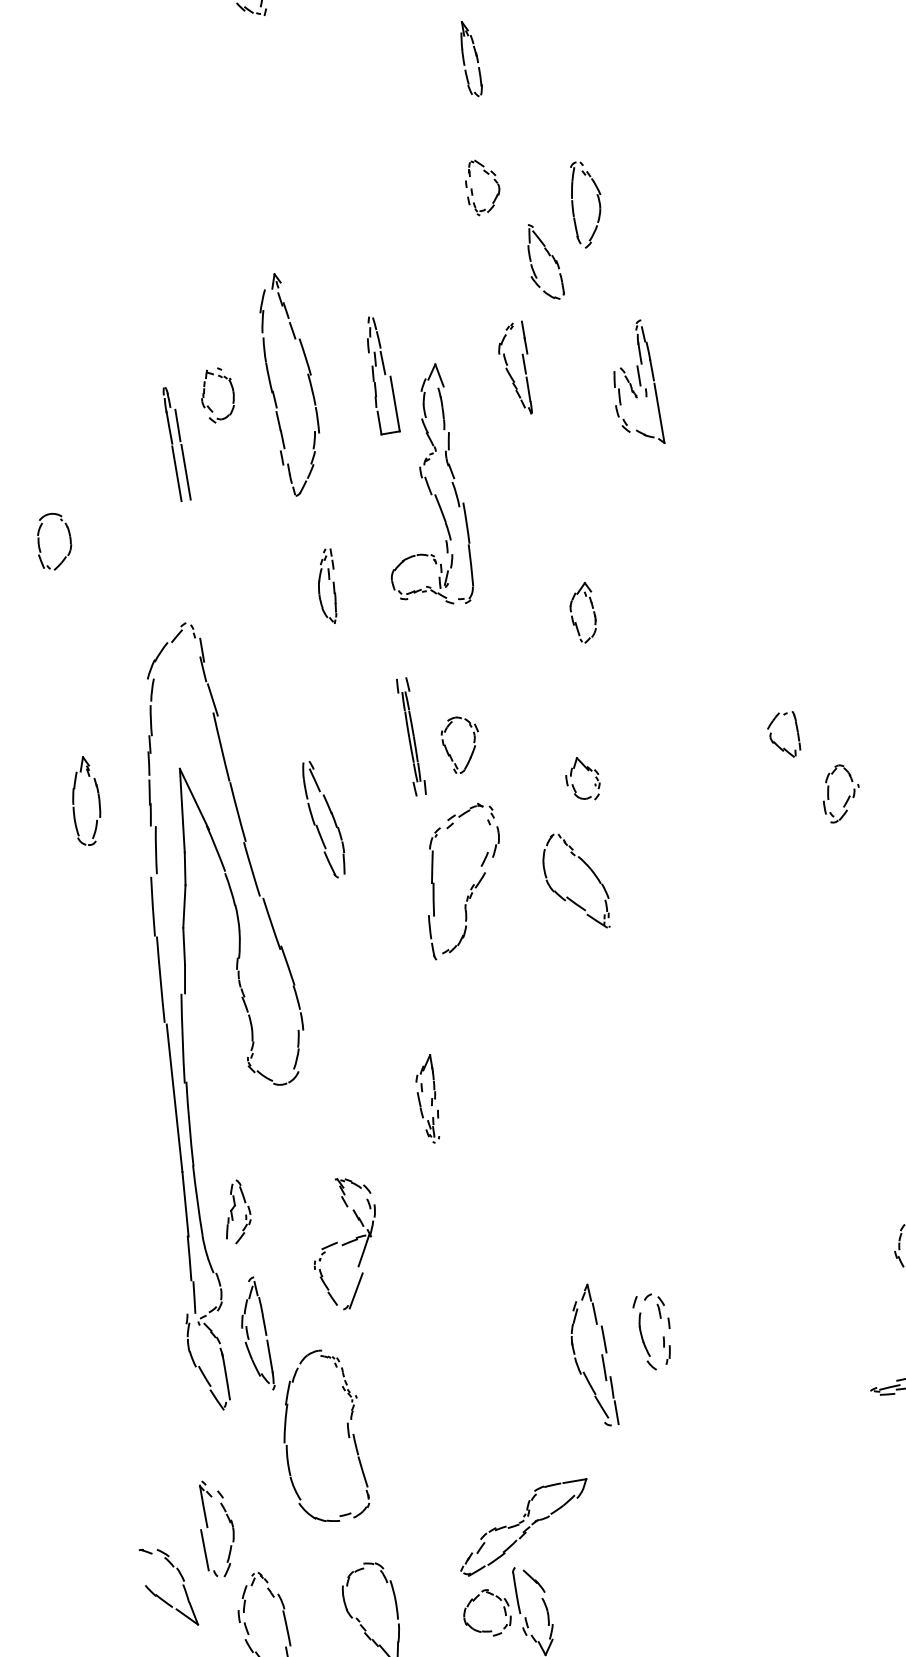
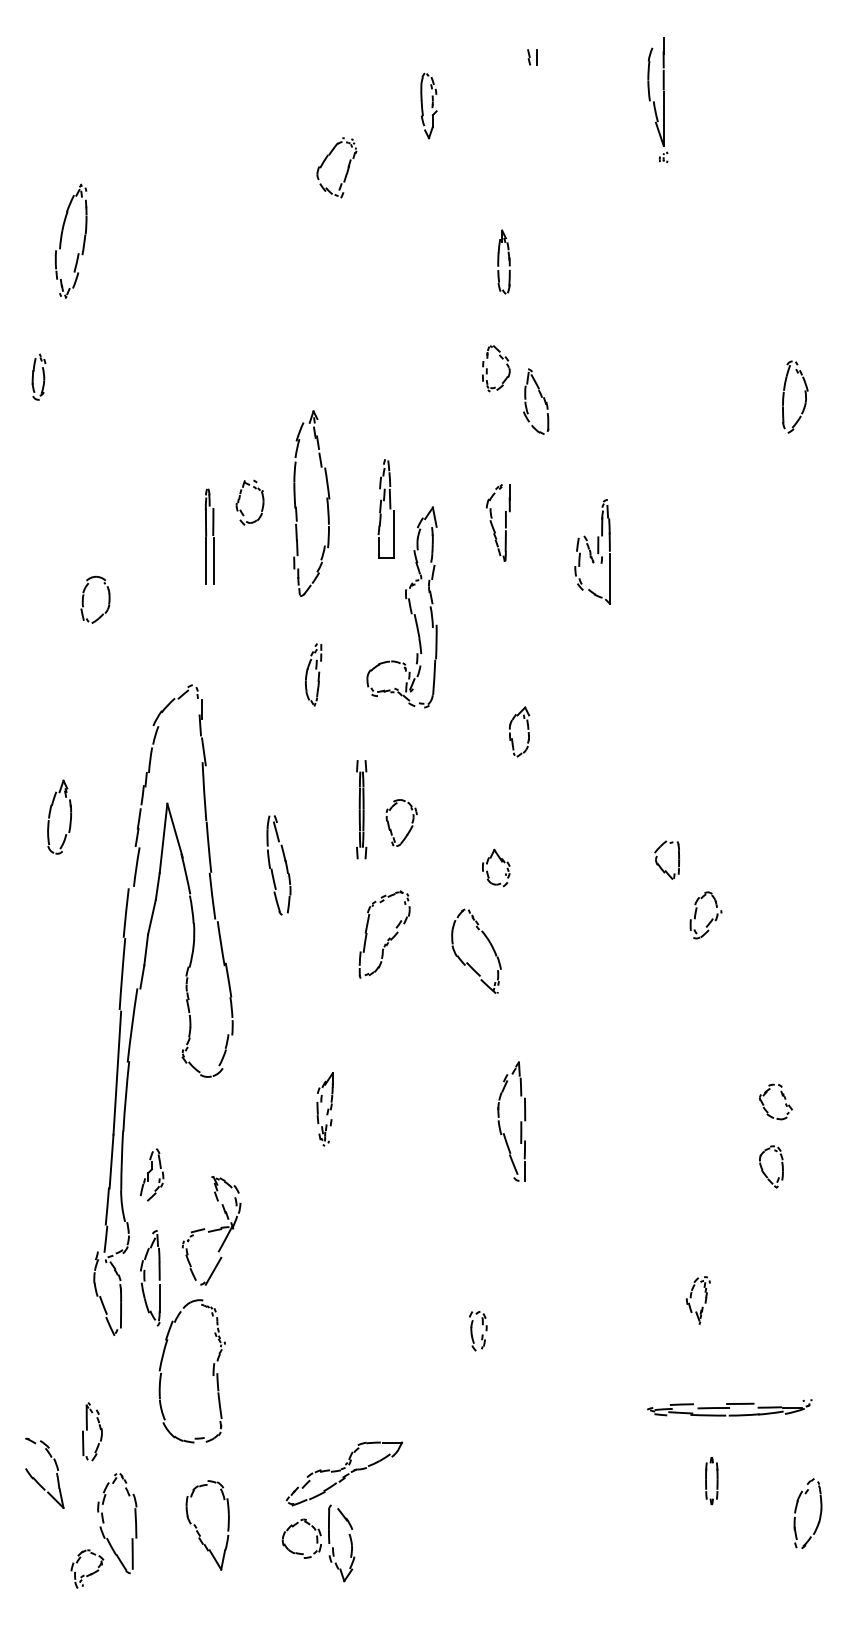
part: (596, 197) -> (804, 393), moved
part: (548, 255) -> (540, 396), moved
part: (74, 802) -> (50, 816), moved
part: (463, 880) -> (384, 934), size x0.71
part: (345, 1242) -> (211, 1230), moved
part: (654, 1332) -> (478, 1331), size x0.62
part: (601, 1354) -> (520, 1121), moved
part: (217, 1528) -> (92, 1431), size x0.71

